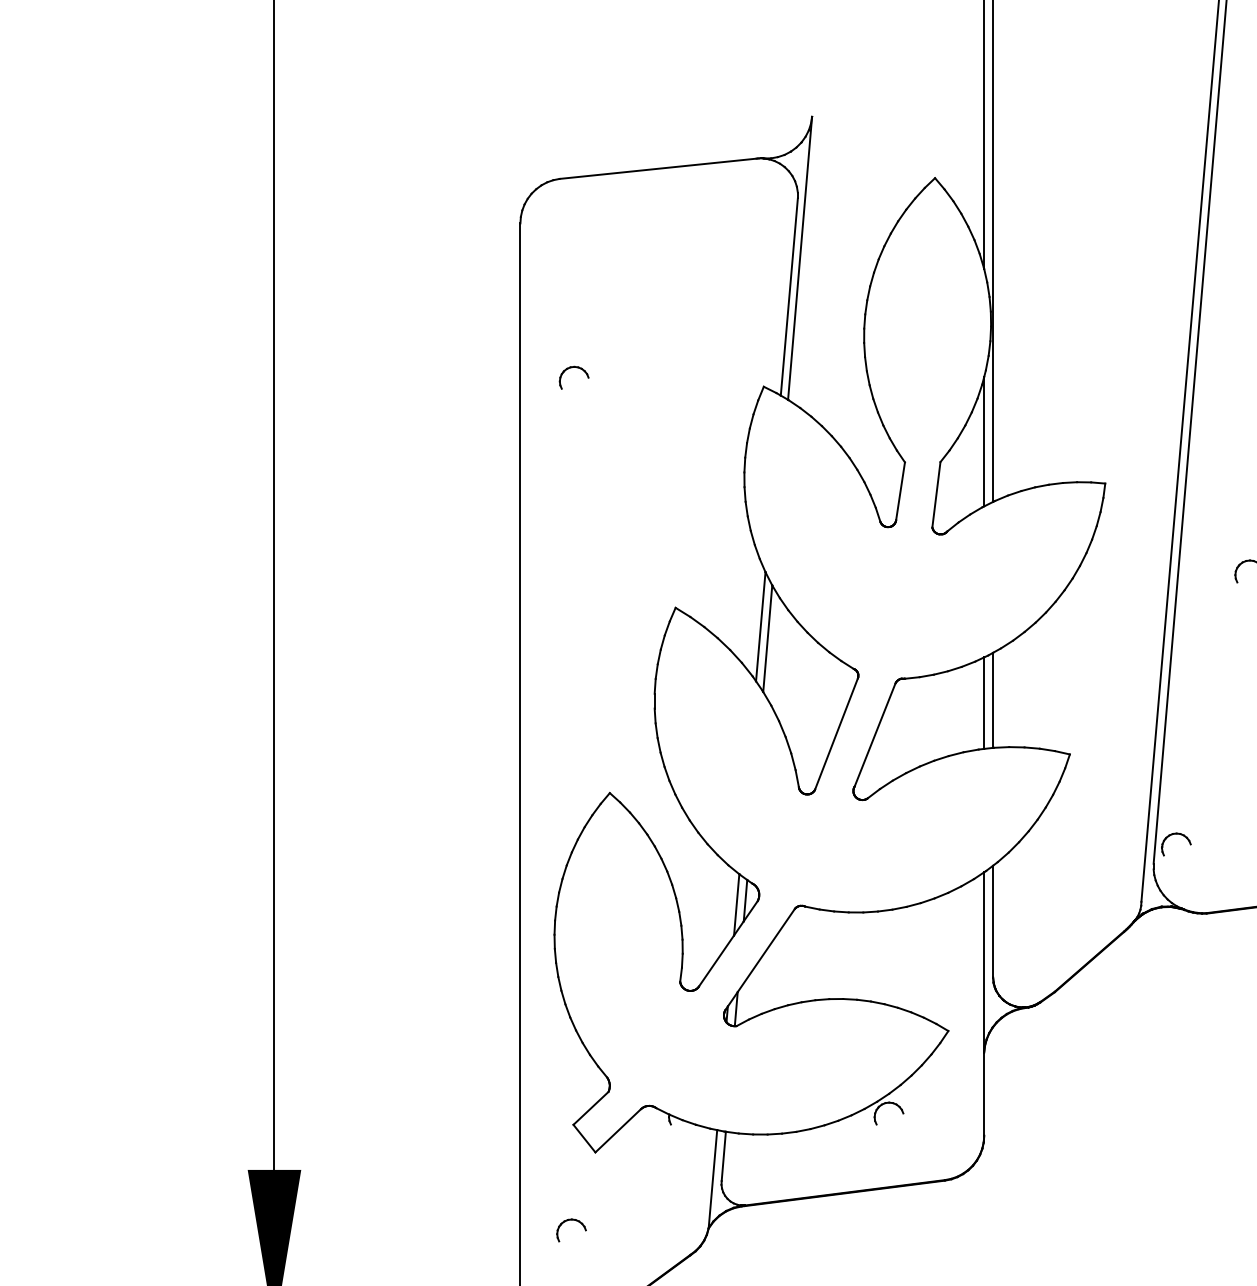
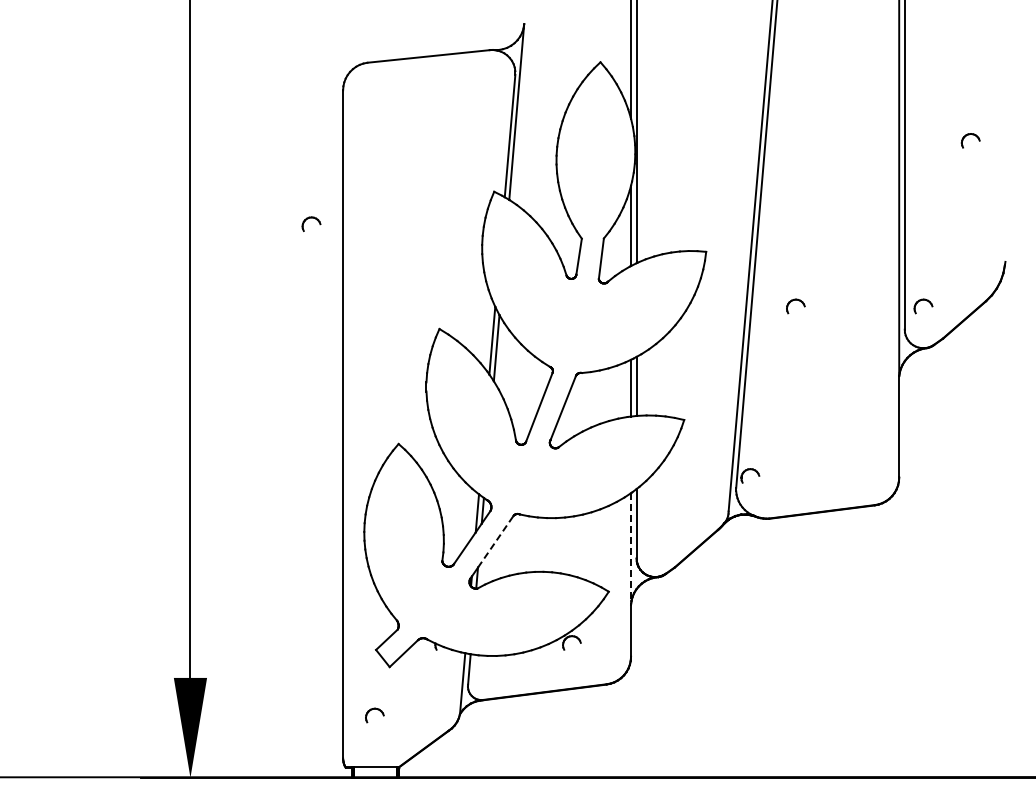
part: (574, 376) -> (311, 223), moved
line: (767, 950) -> (496, 541), solid -> dashed
line: (984, 961) -> (631, 548), solid -> dashed

